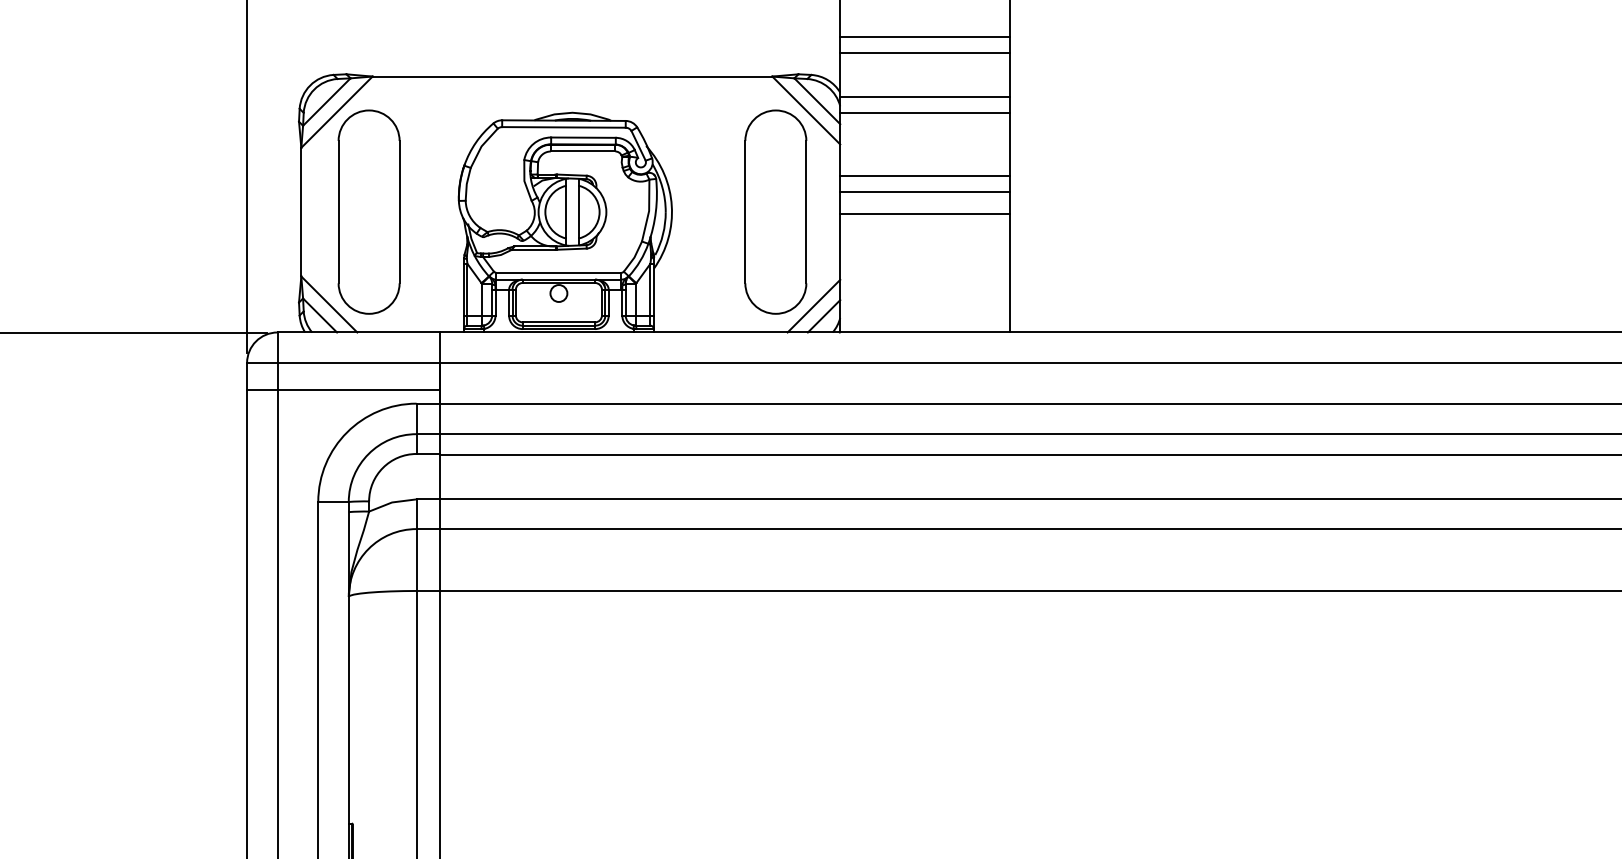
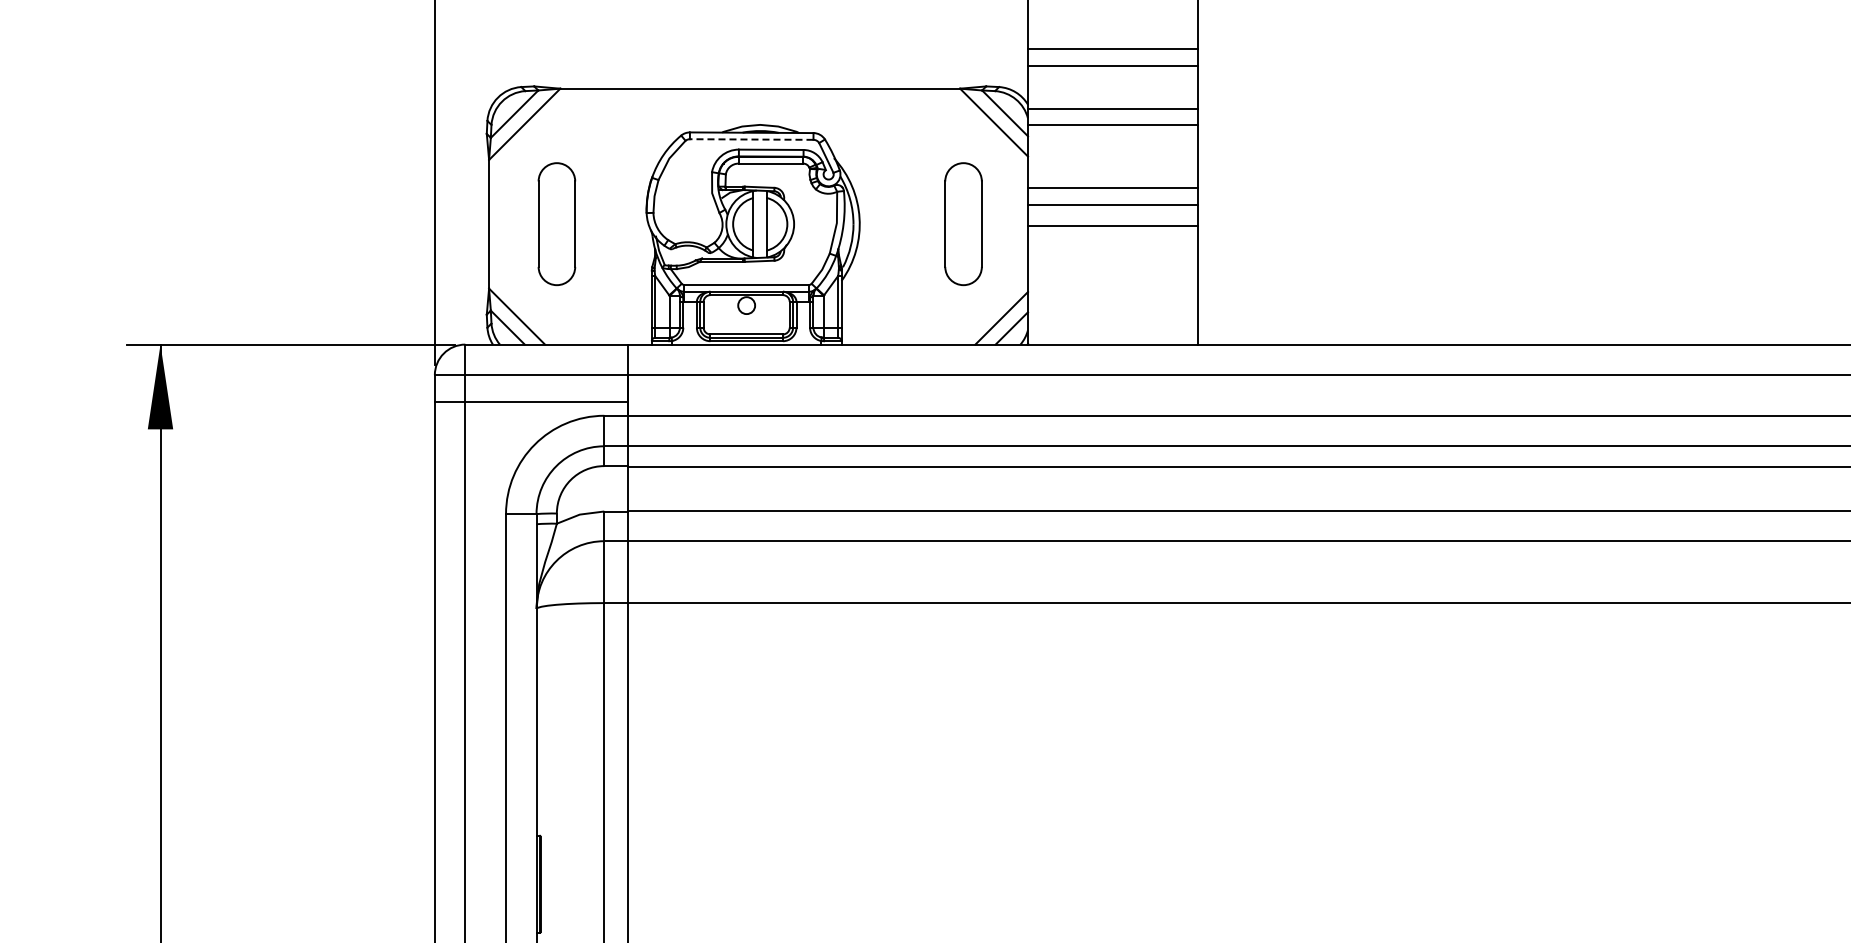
line: (563, 127) -> (751, 139), solid -> dashed
part: (368, 211) -> (556, 223), size x0.6
part: (775, 211) -> (963, 223), size x0.6

